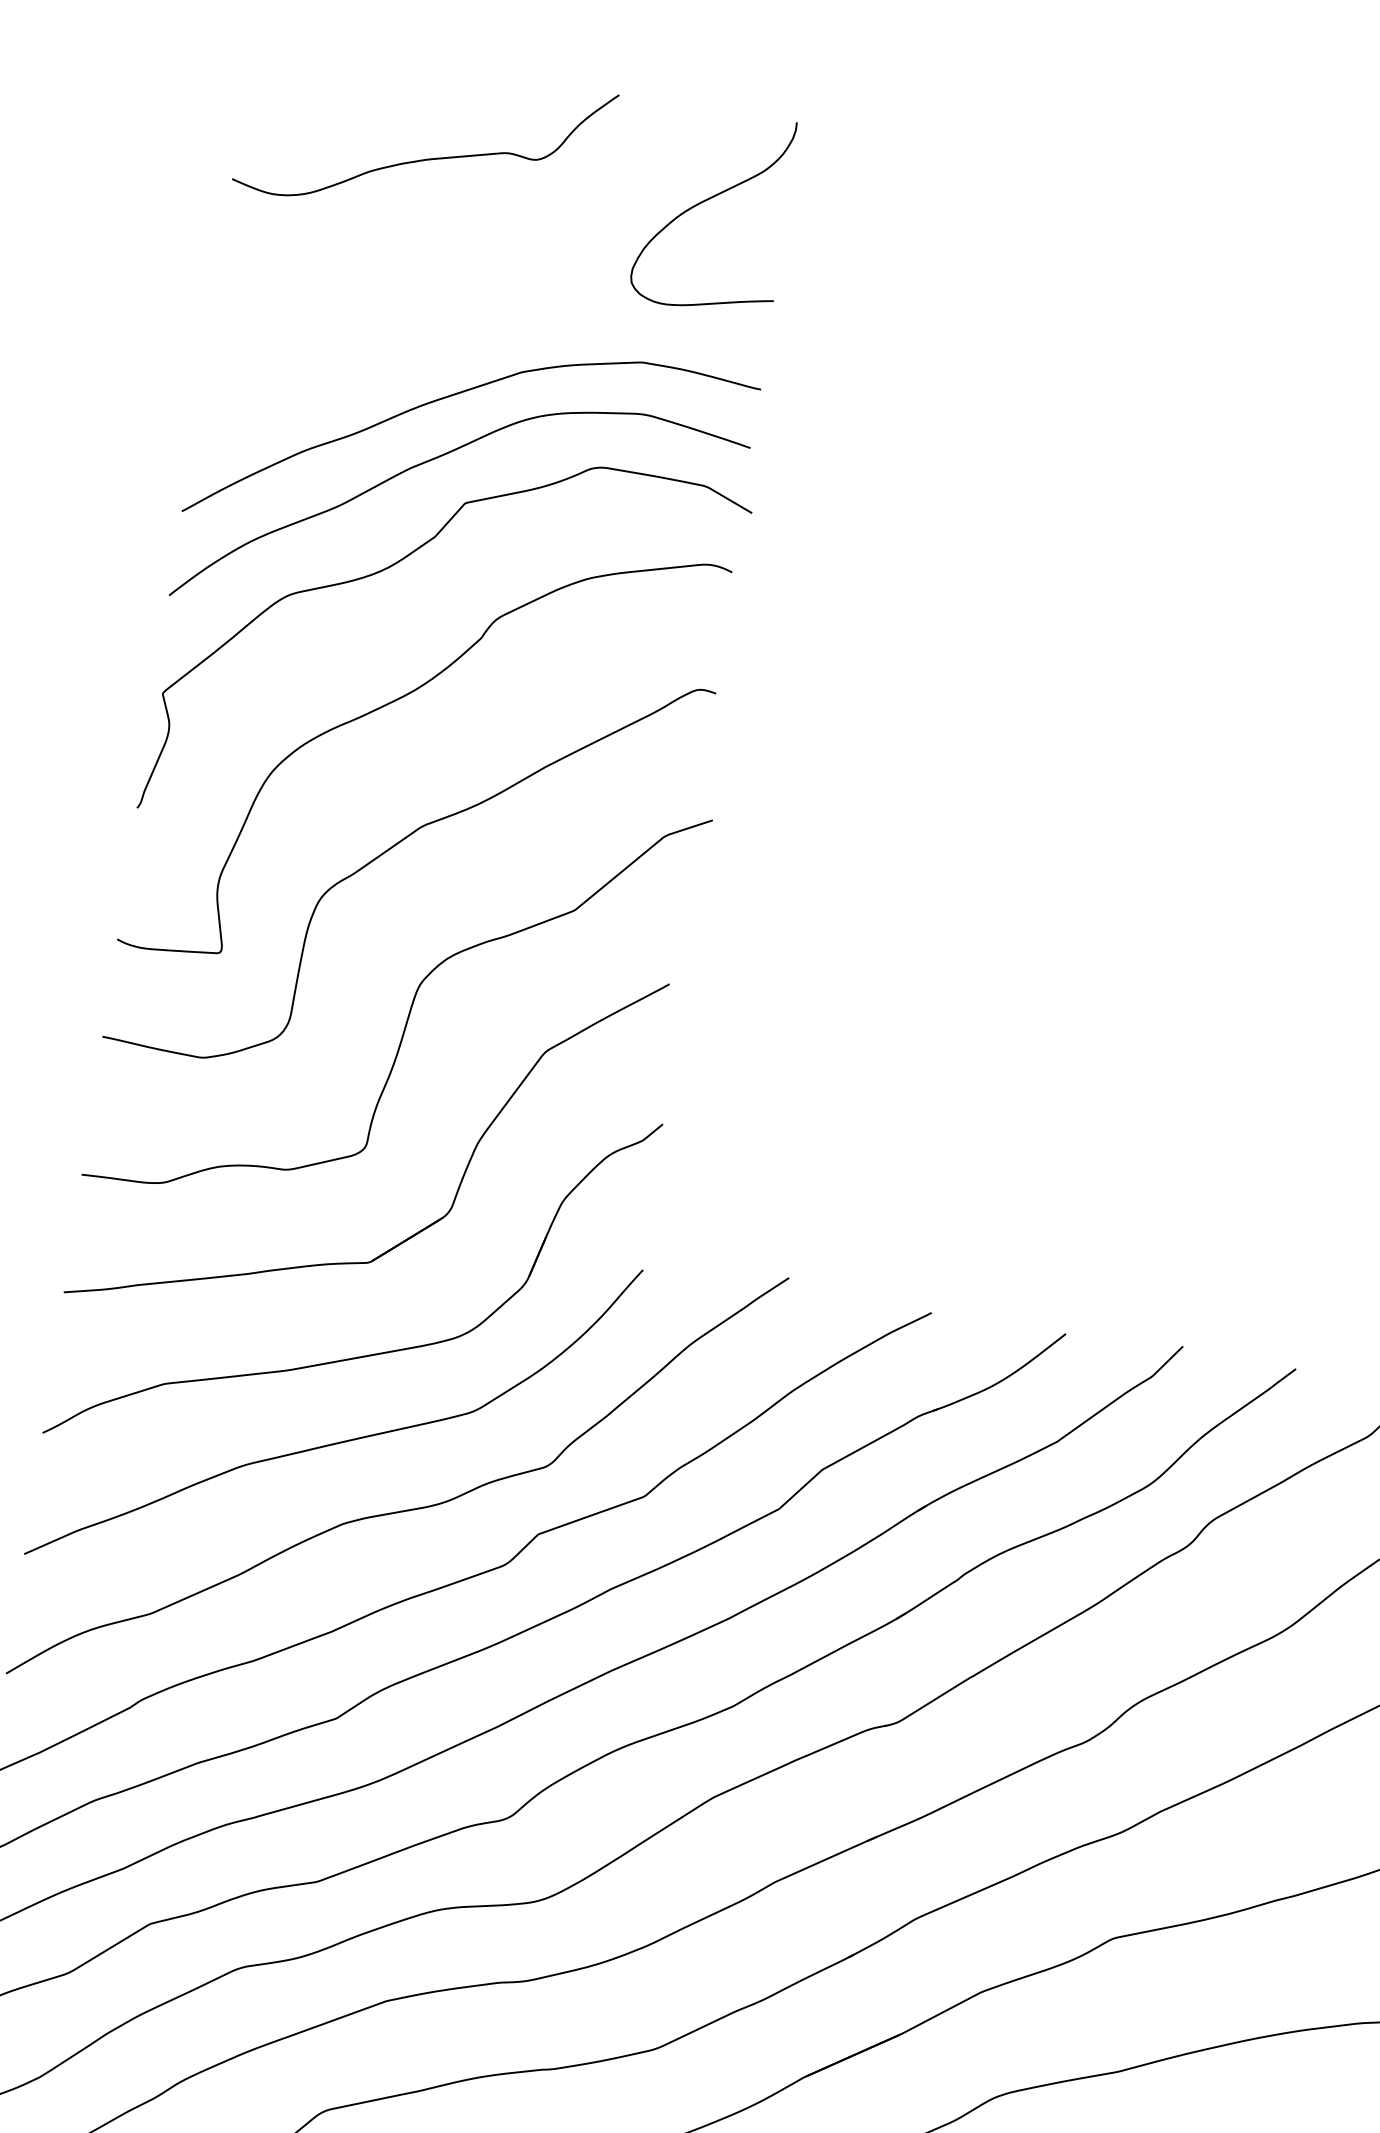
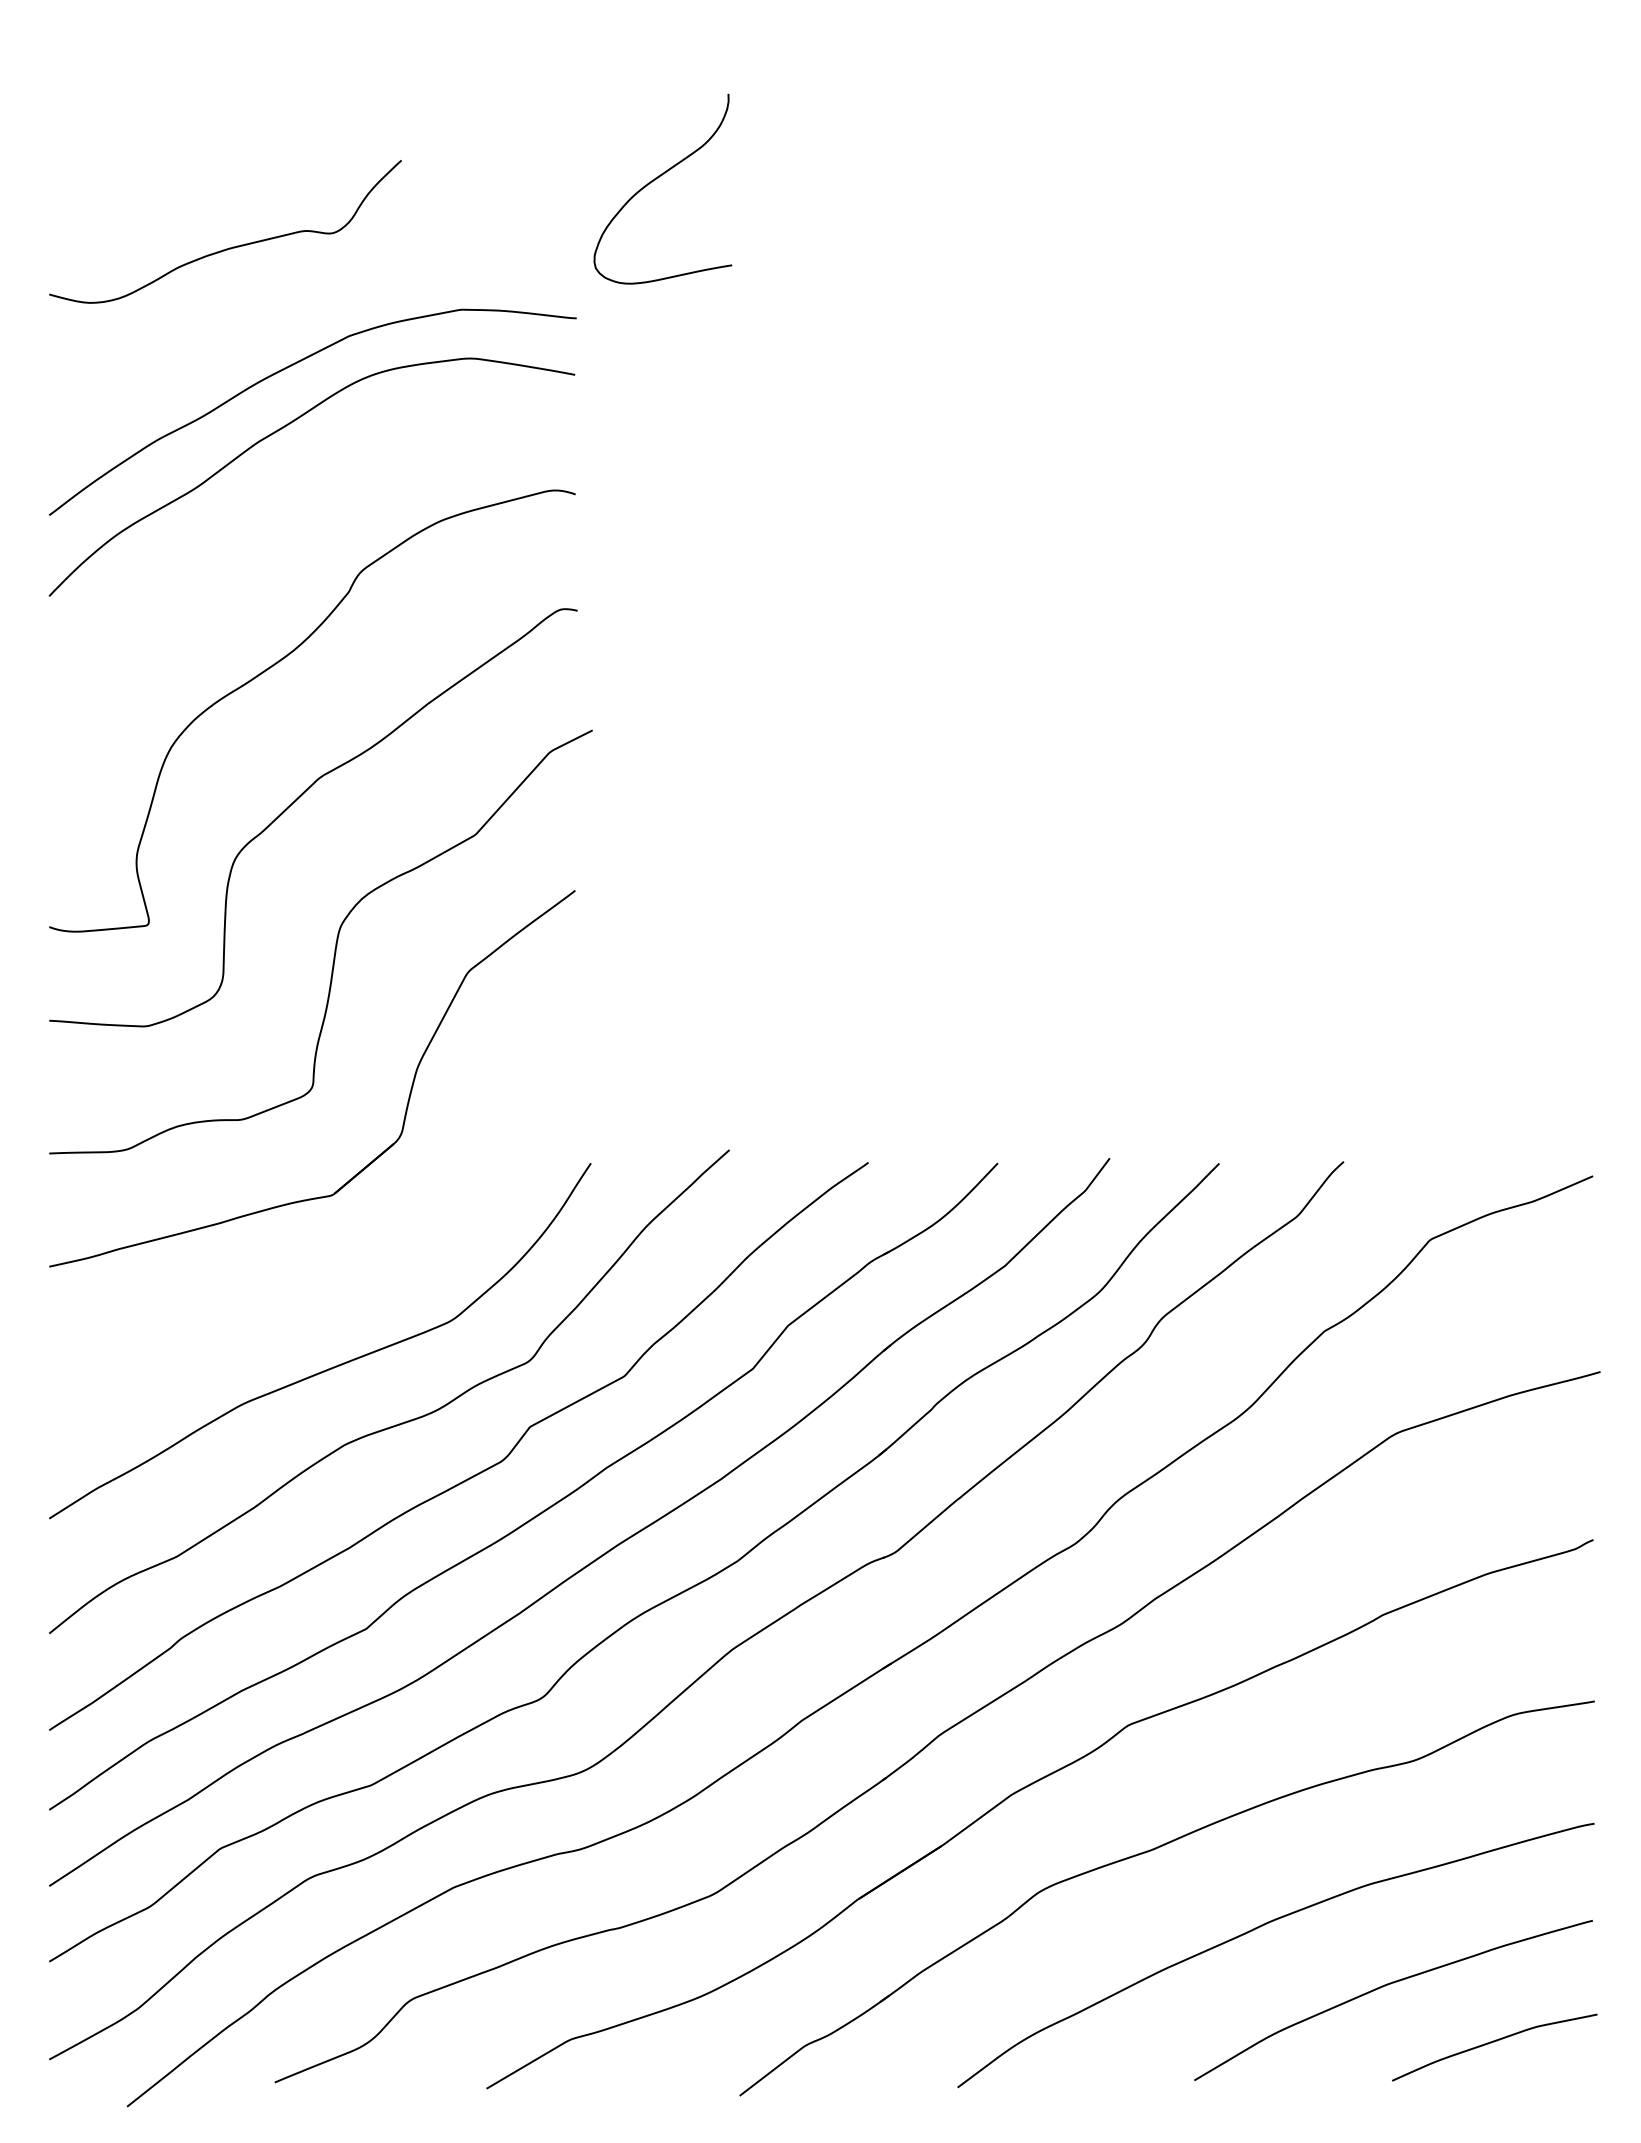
curve: (426, 158) -> (229, 247), moved
curve: (707, 200) -> (655, 180), moved
curve: (393, 565) -> (256, 536), removed
part: (369, 1354) -> (345, 1281), removed

